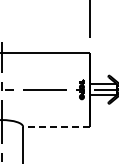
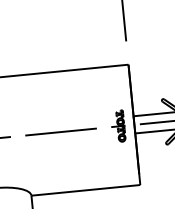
line: (56, 126) -> (85, 189), dashed -> solid

